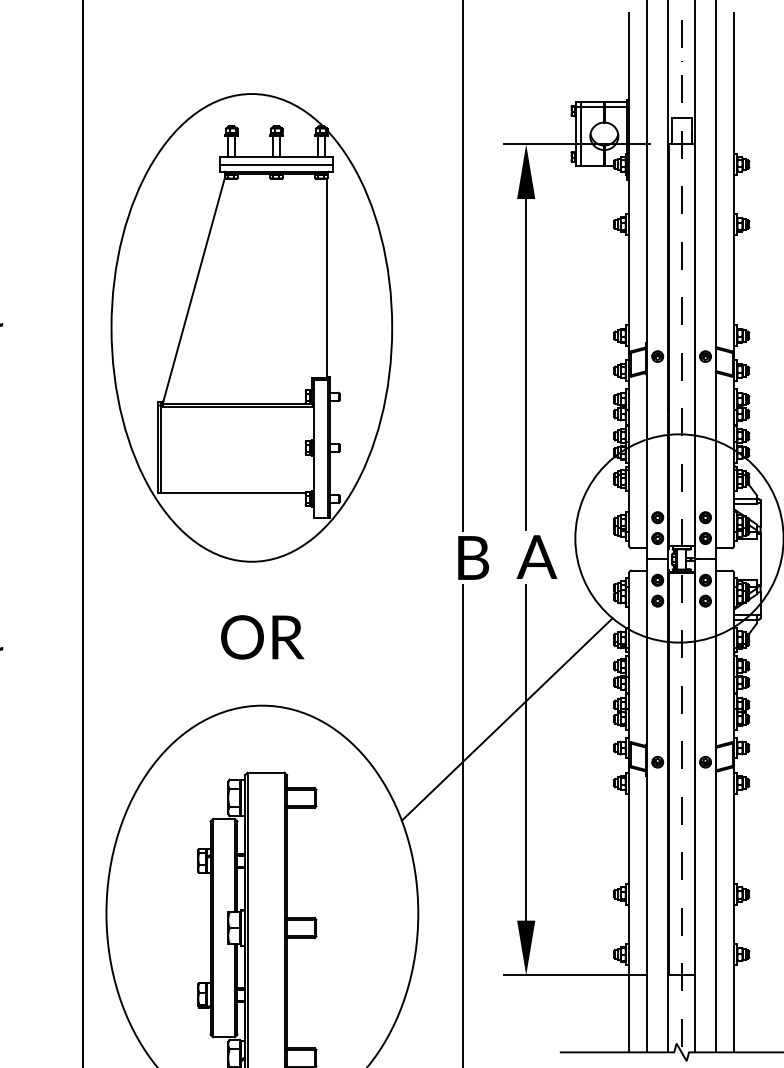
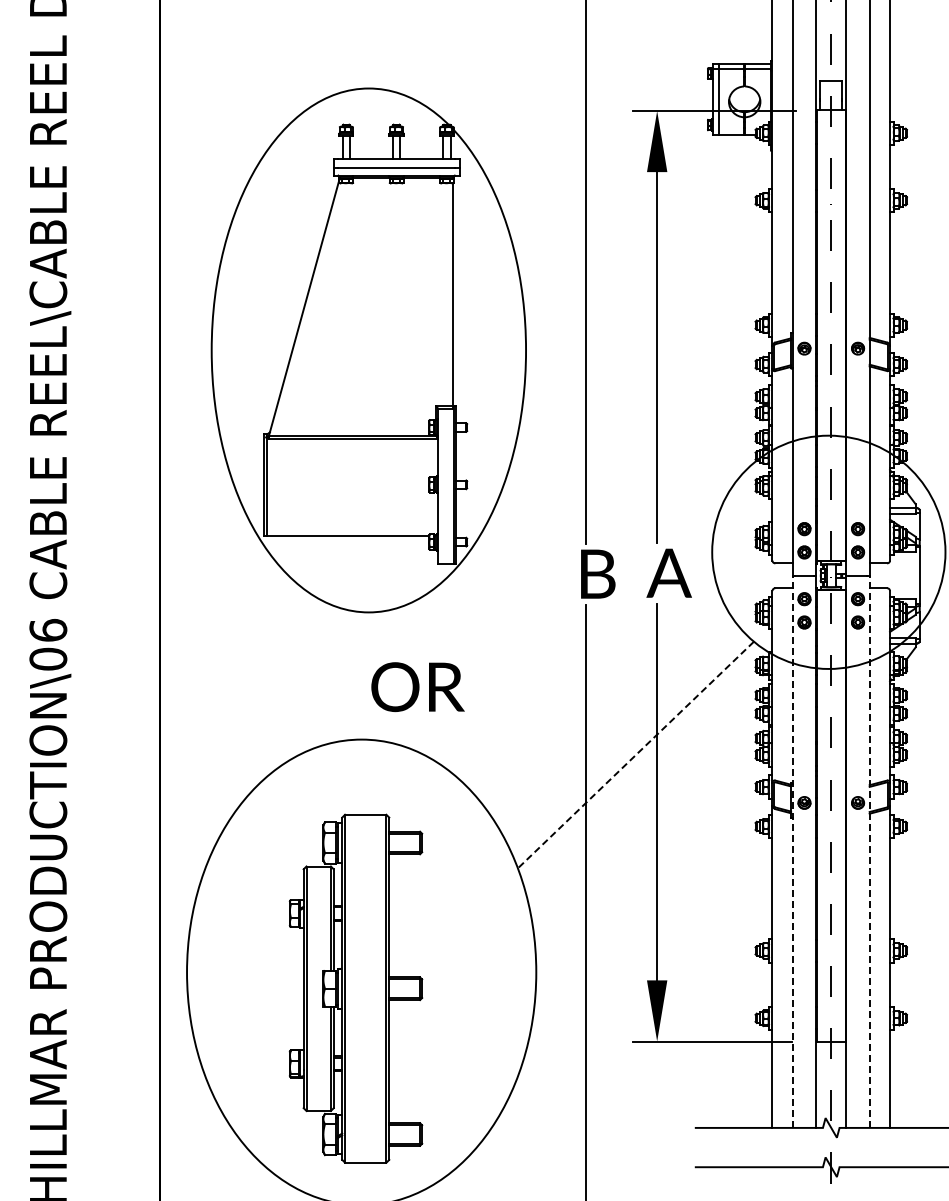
part: (251, 327) -> (368, 350), moved
text: (262, 636) -> (417, 686), moved
line: (506, 719) -> (635, 755), solid -> dashed
line: (647, 805) -> (792, 851), solid -> dashed
line: (715, 805) -> (869, 851), solid -> dashed

